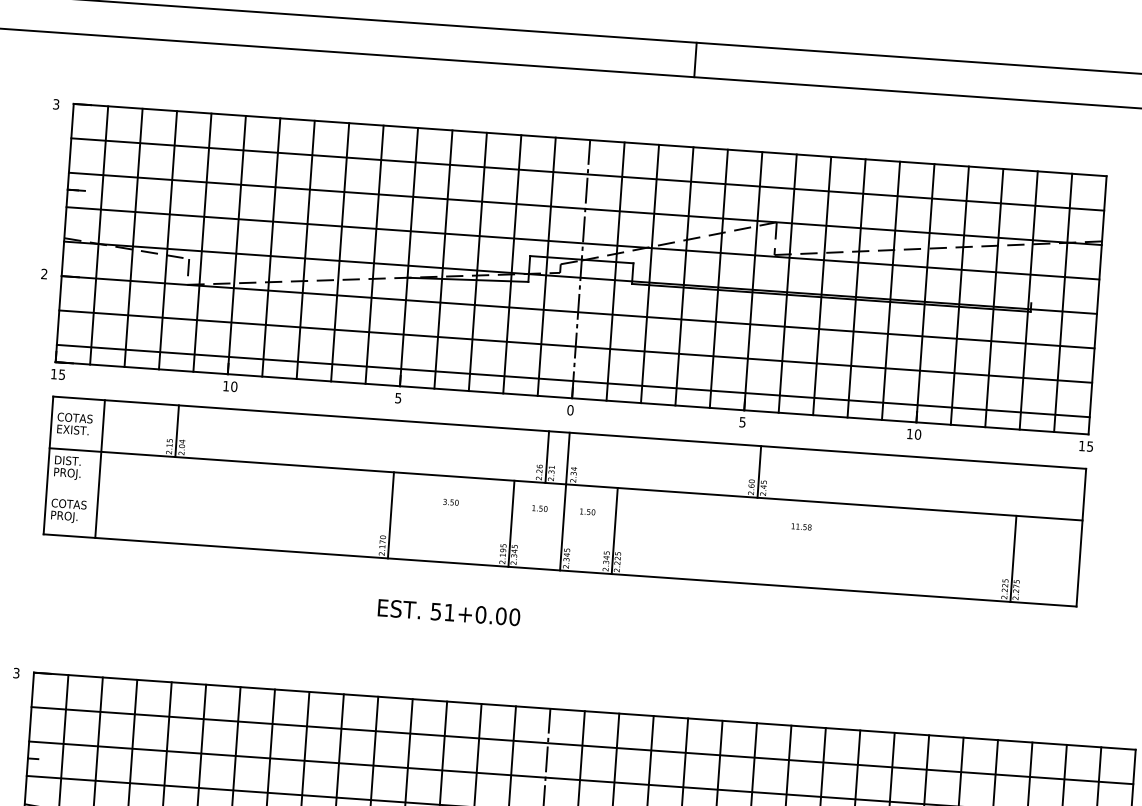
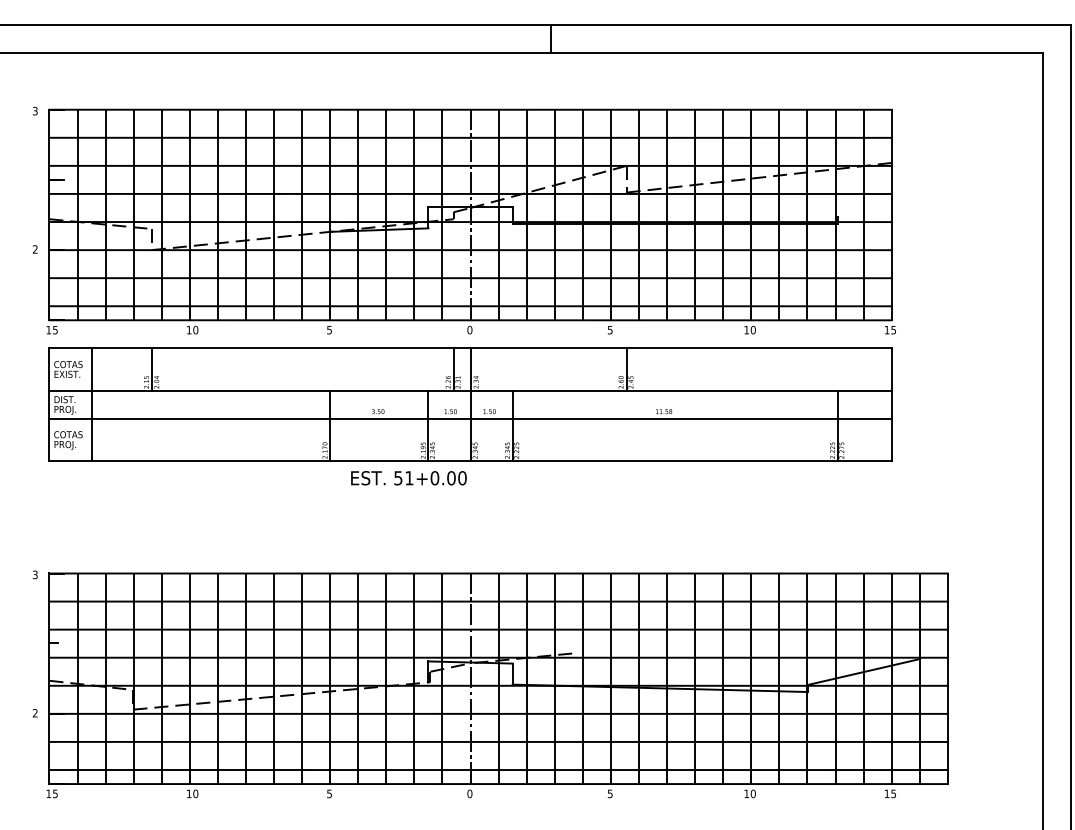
line: (563, 518) -> (470, 418), added
text: (448, 612) -> (408, 478), moved

